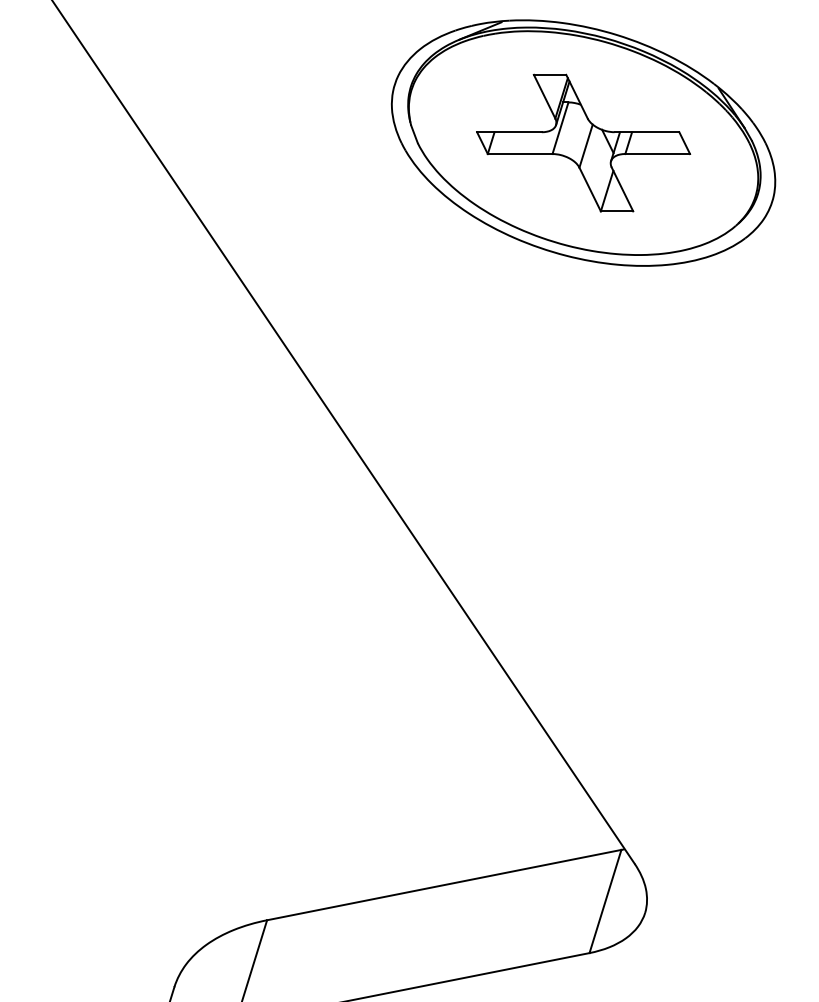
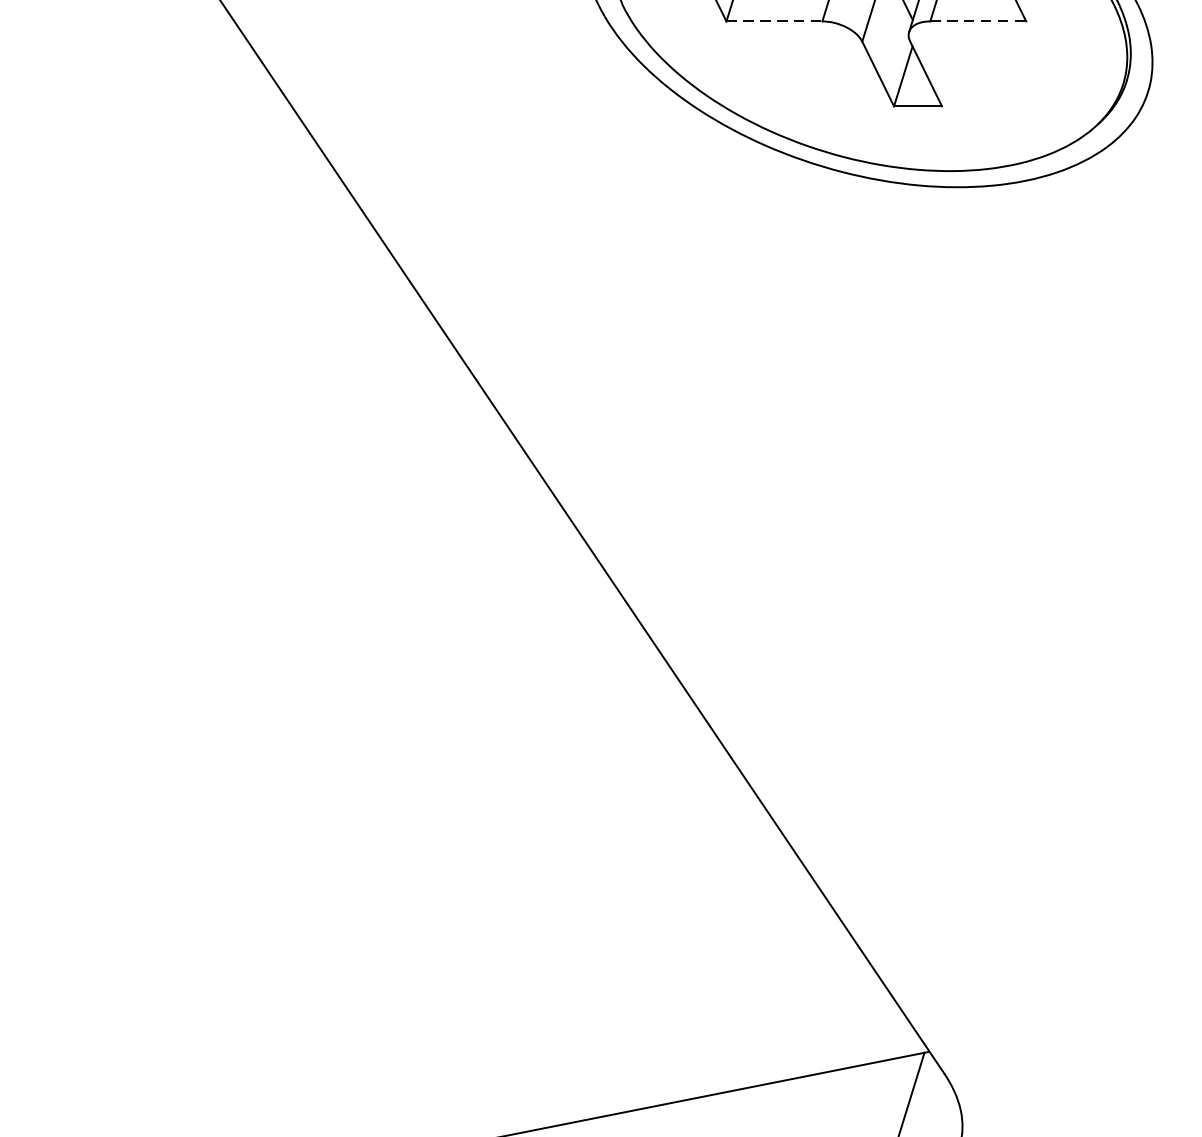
line: (520, 154) -> (774, 22), solid -> dashed
line: (658, 154) -> (979, 22), solid -> dashed

